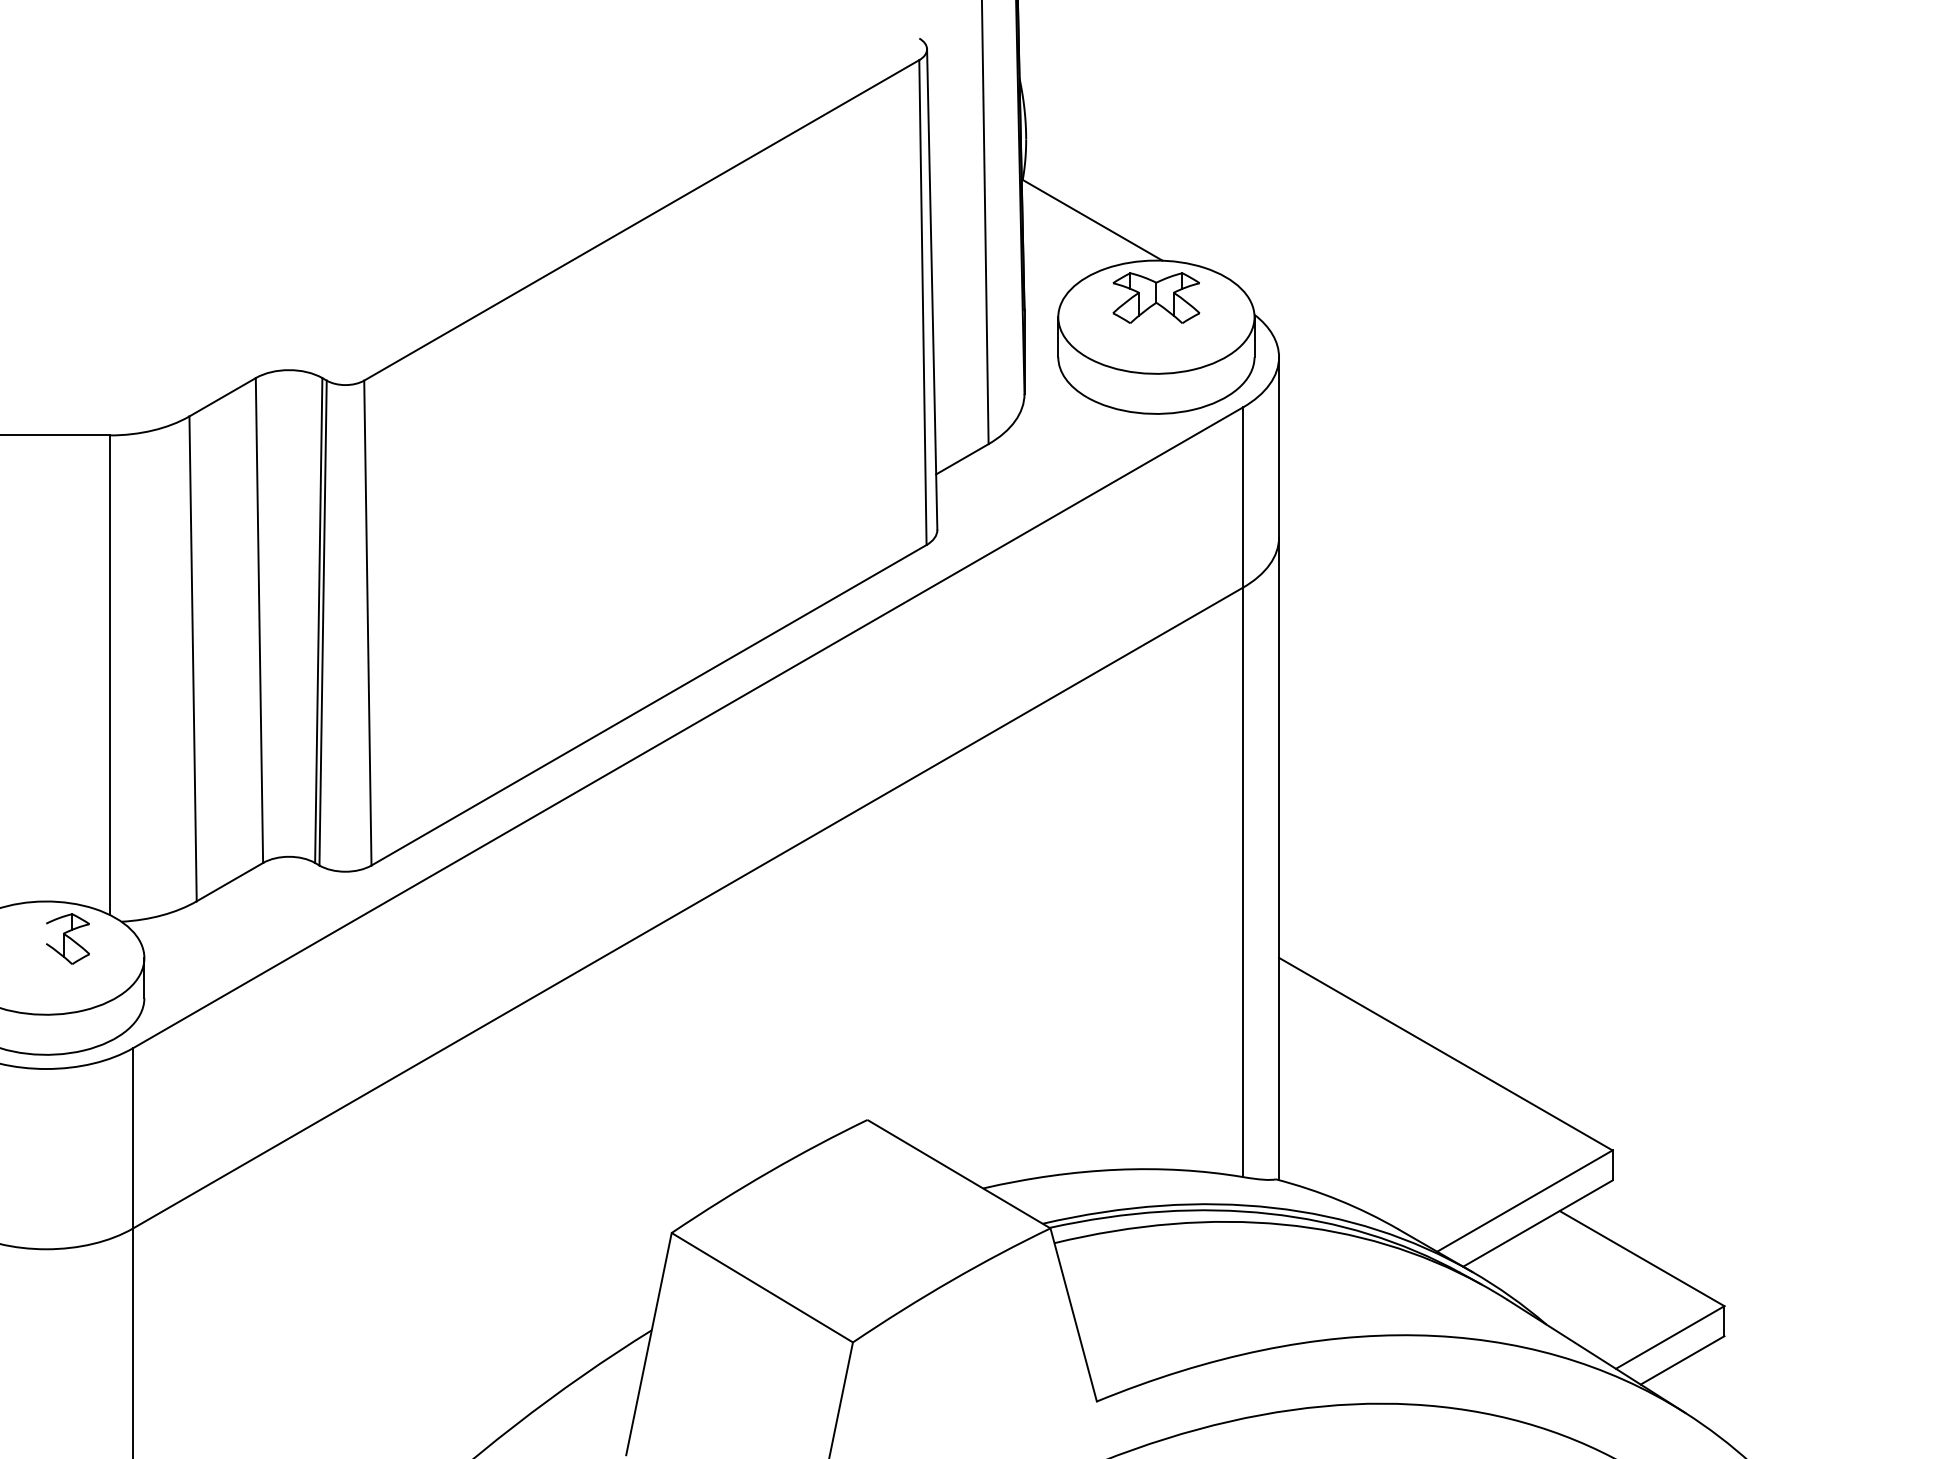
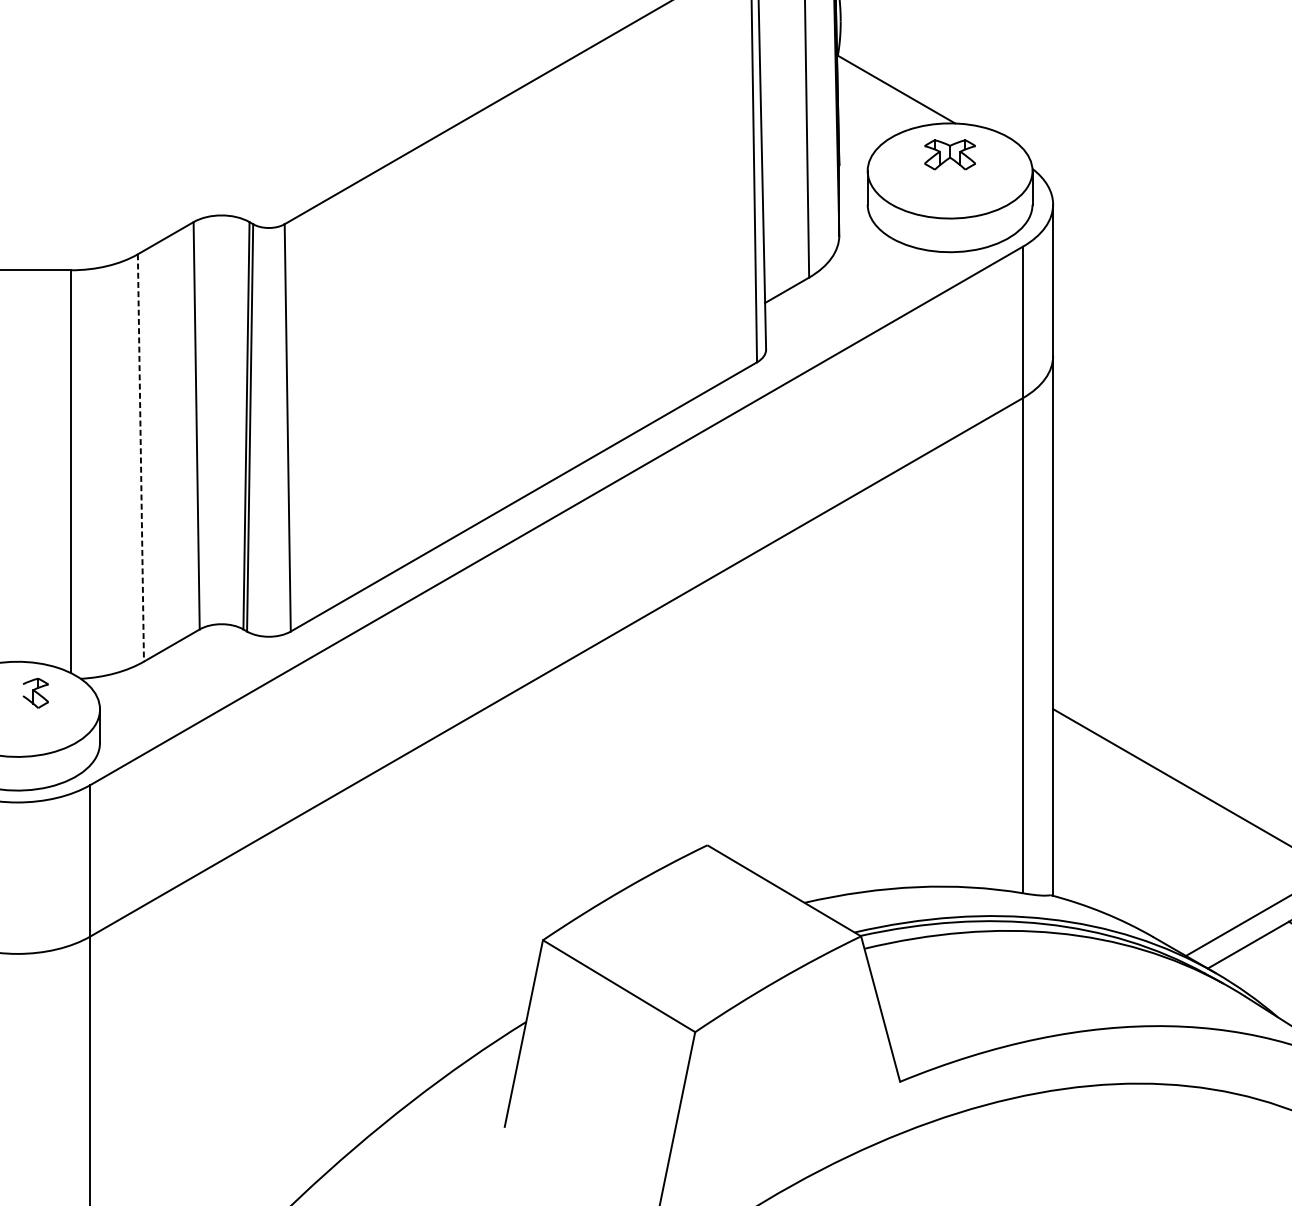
part: (1156, 297) -> (950, 154), size x0.7
line: (193, 659) -> (141, 458), solid -> dashed
part: (67, 938) -> (35, 692), size x0.7

